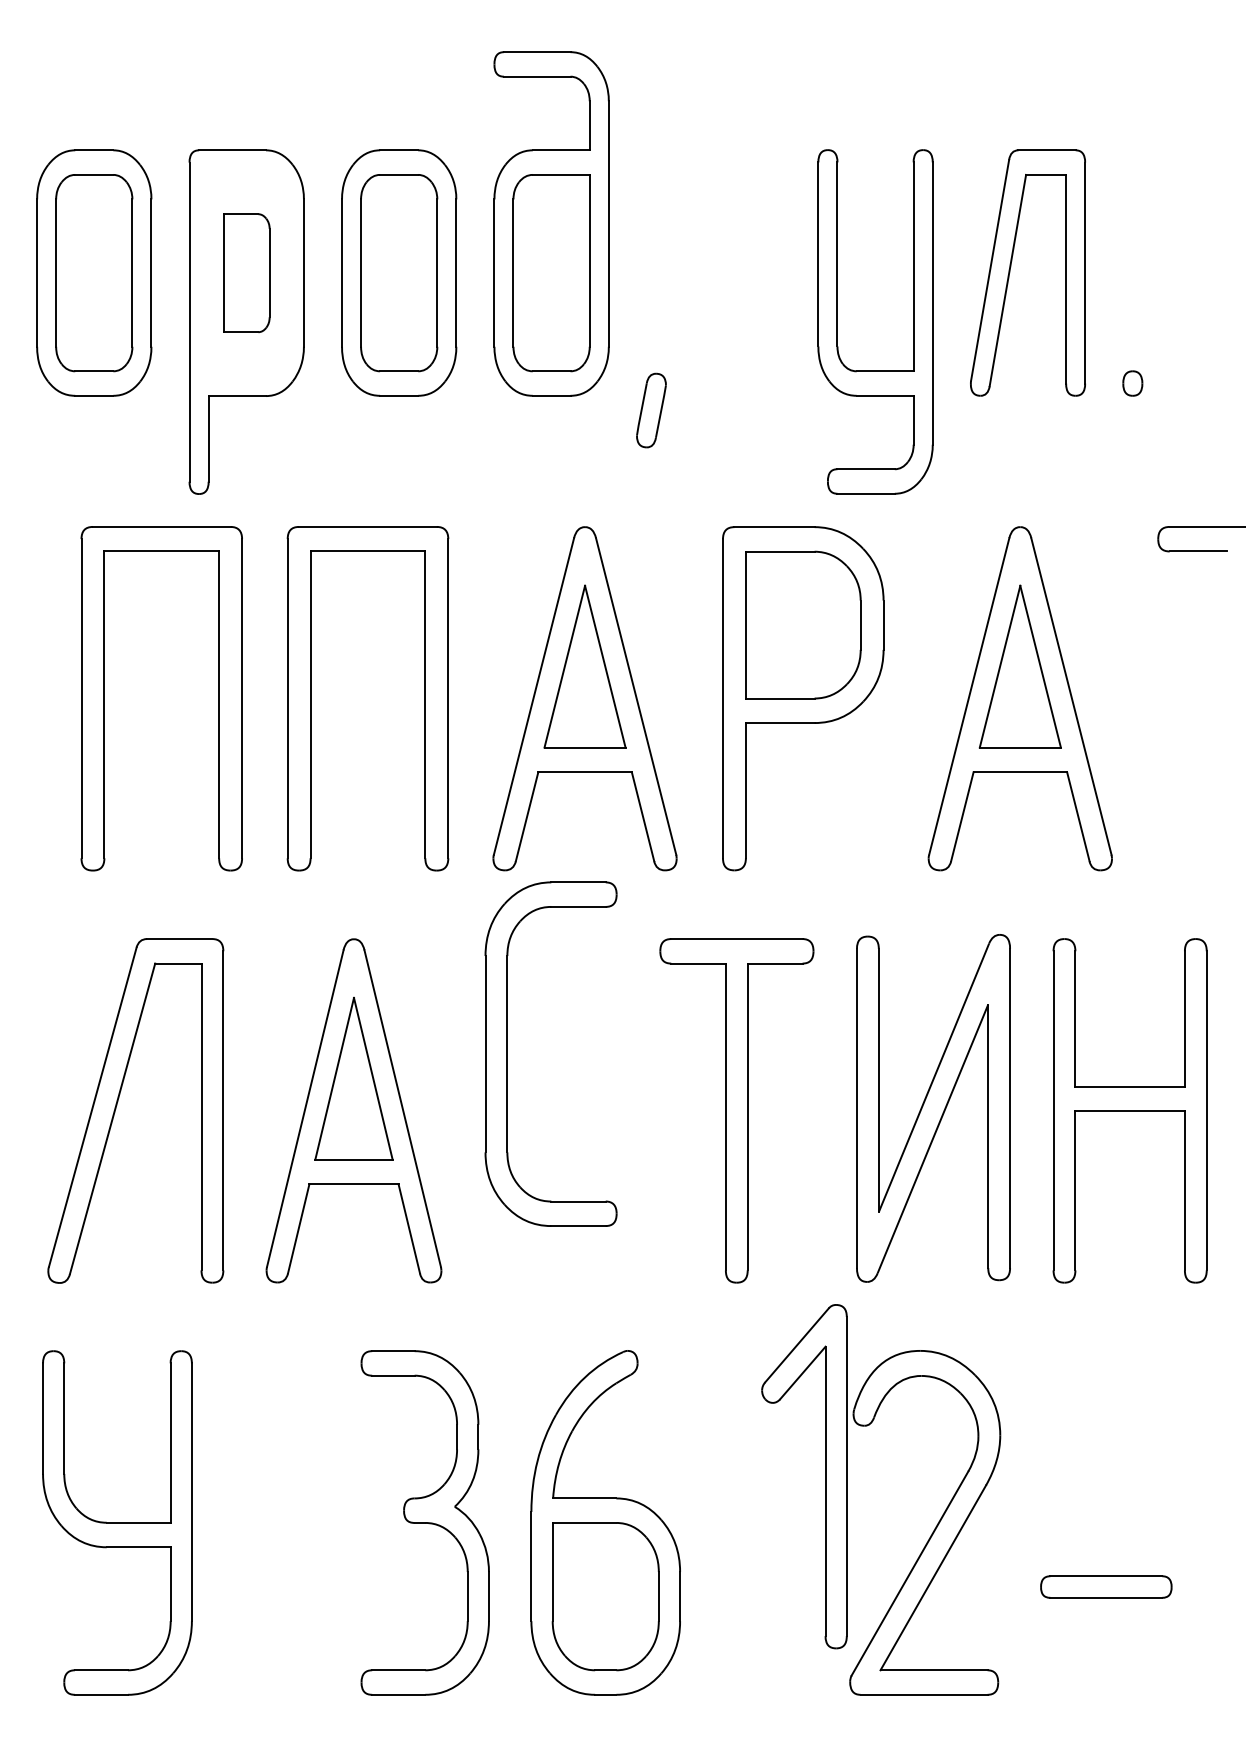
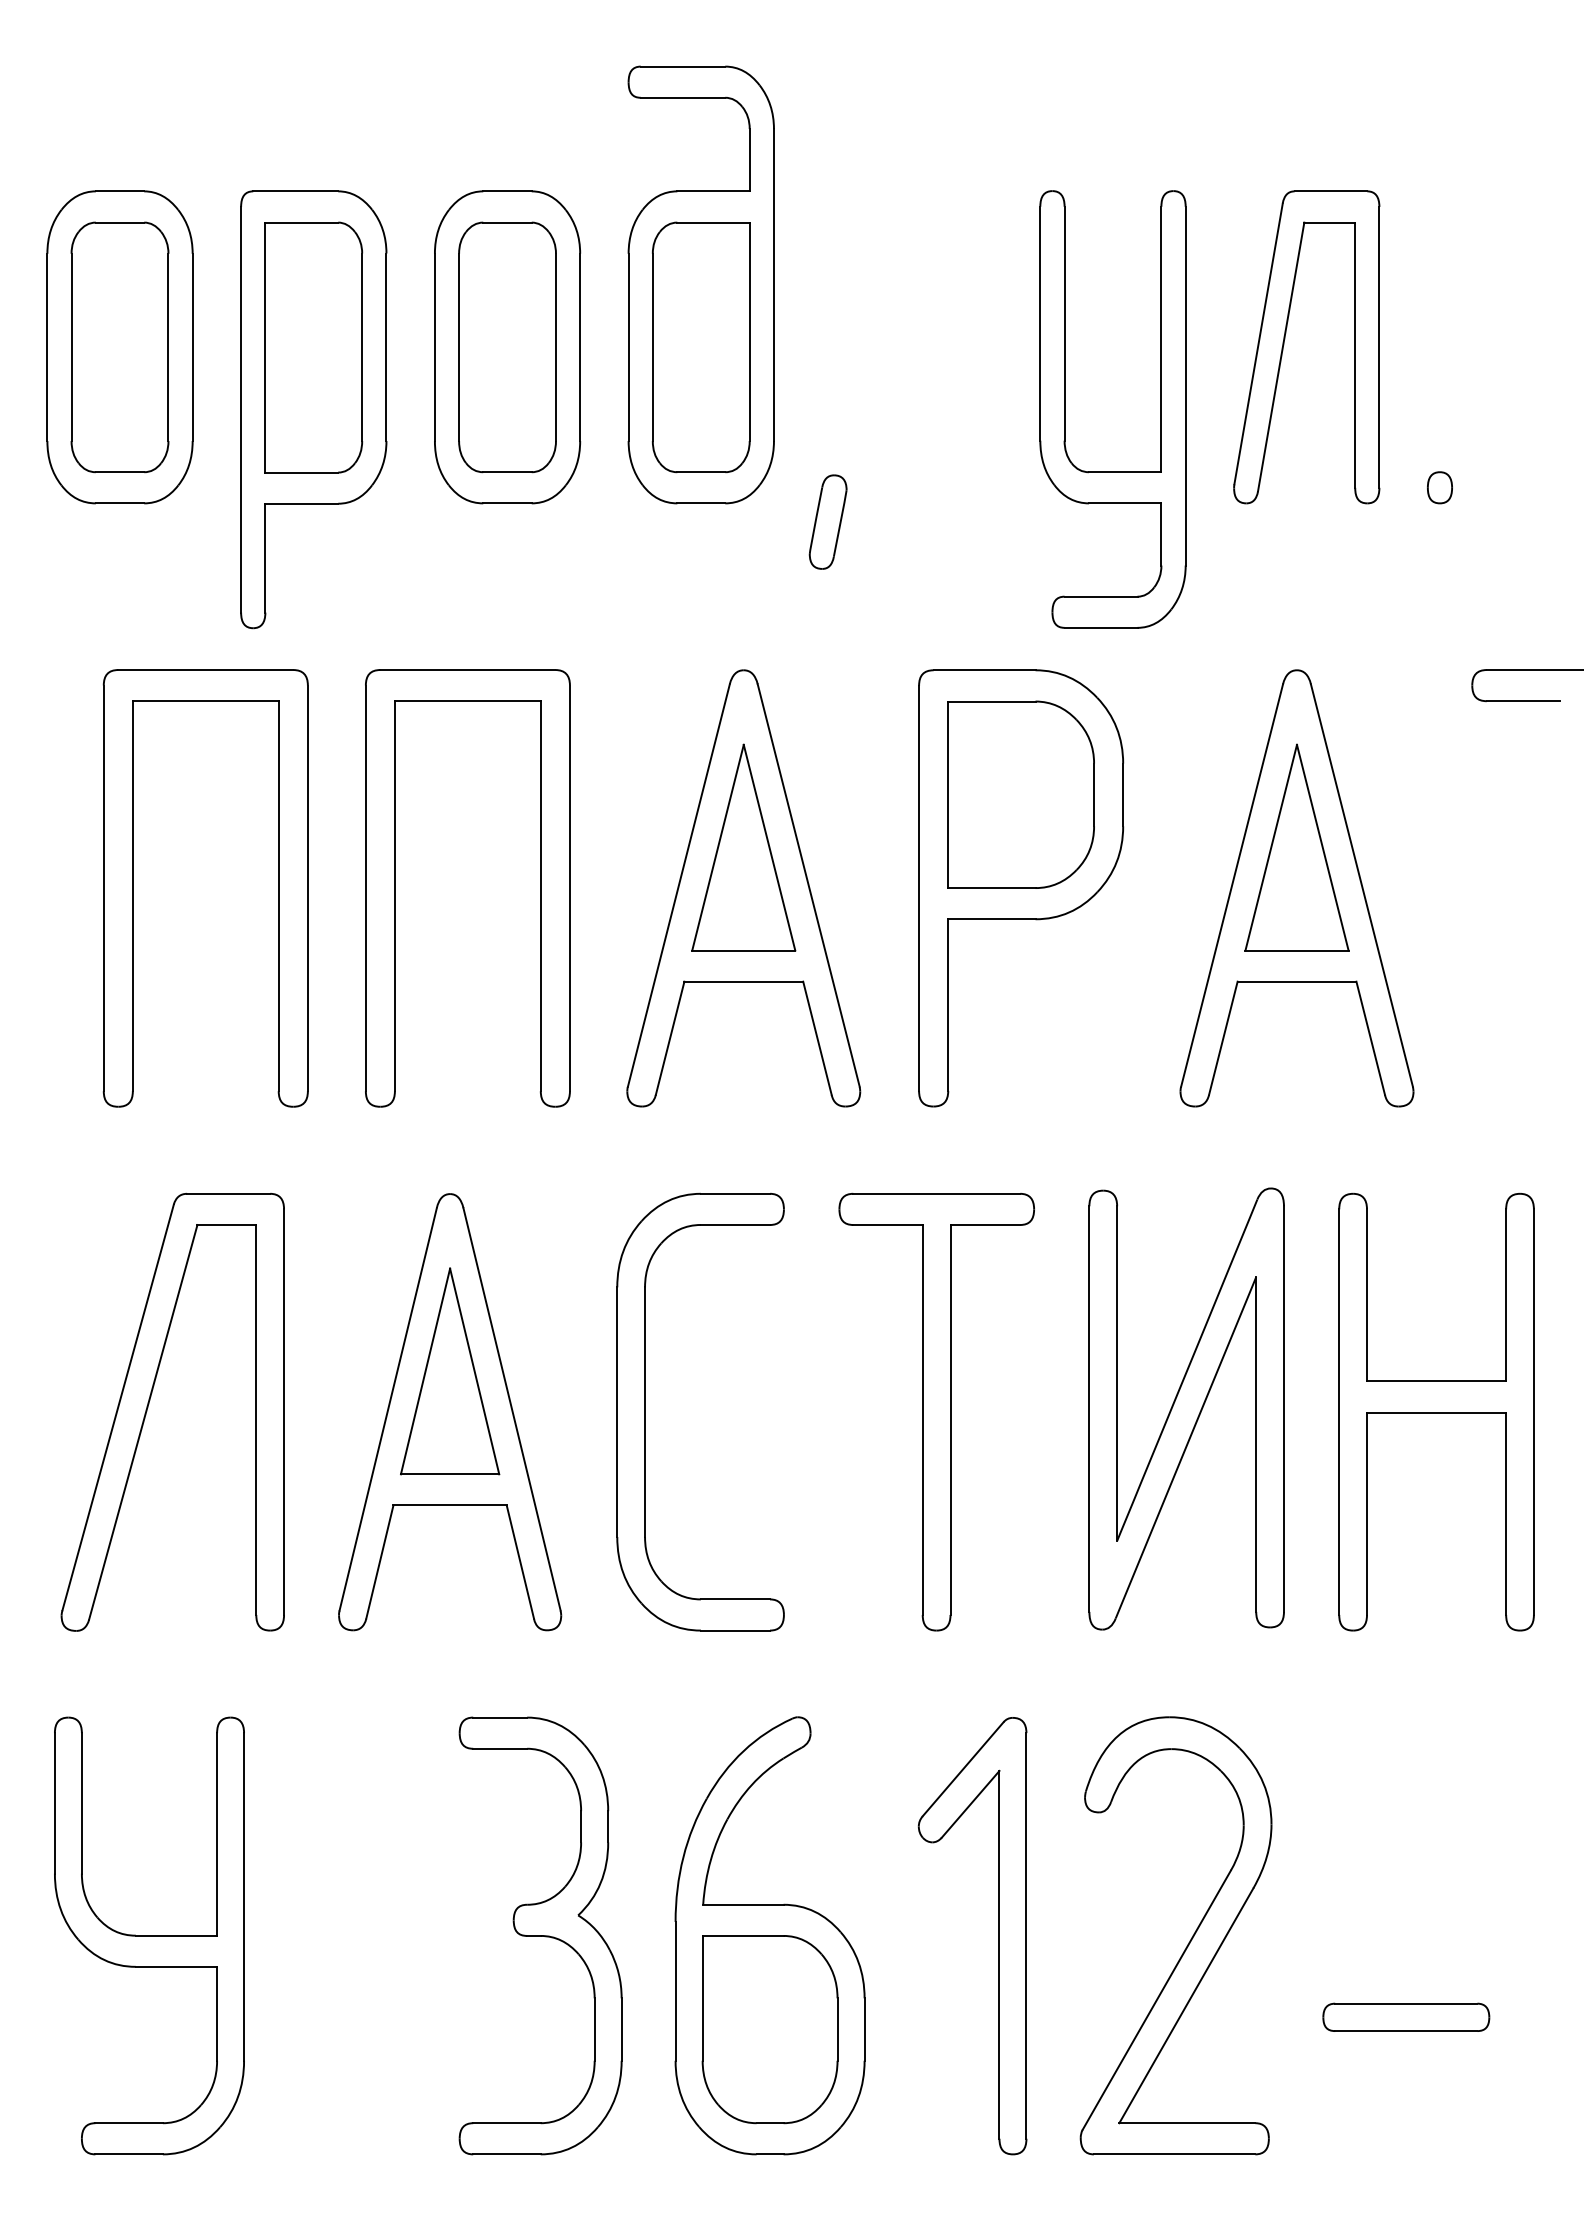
part: (246, 273) -> (313, 347), size x1.67
part: (507, 1053) -> (645, 1411), moved
part: (824, 1476) -> (998, 1936), moved

